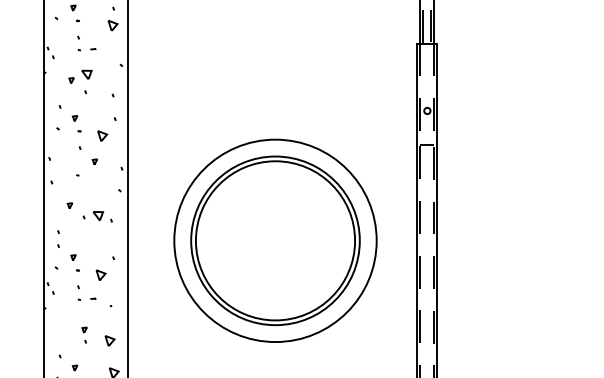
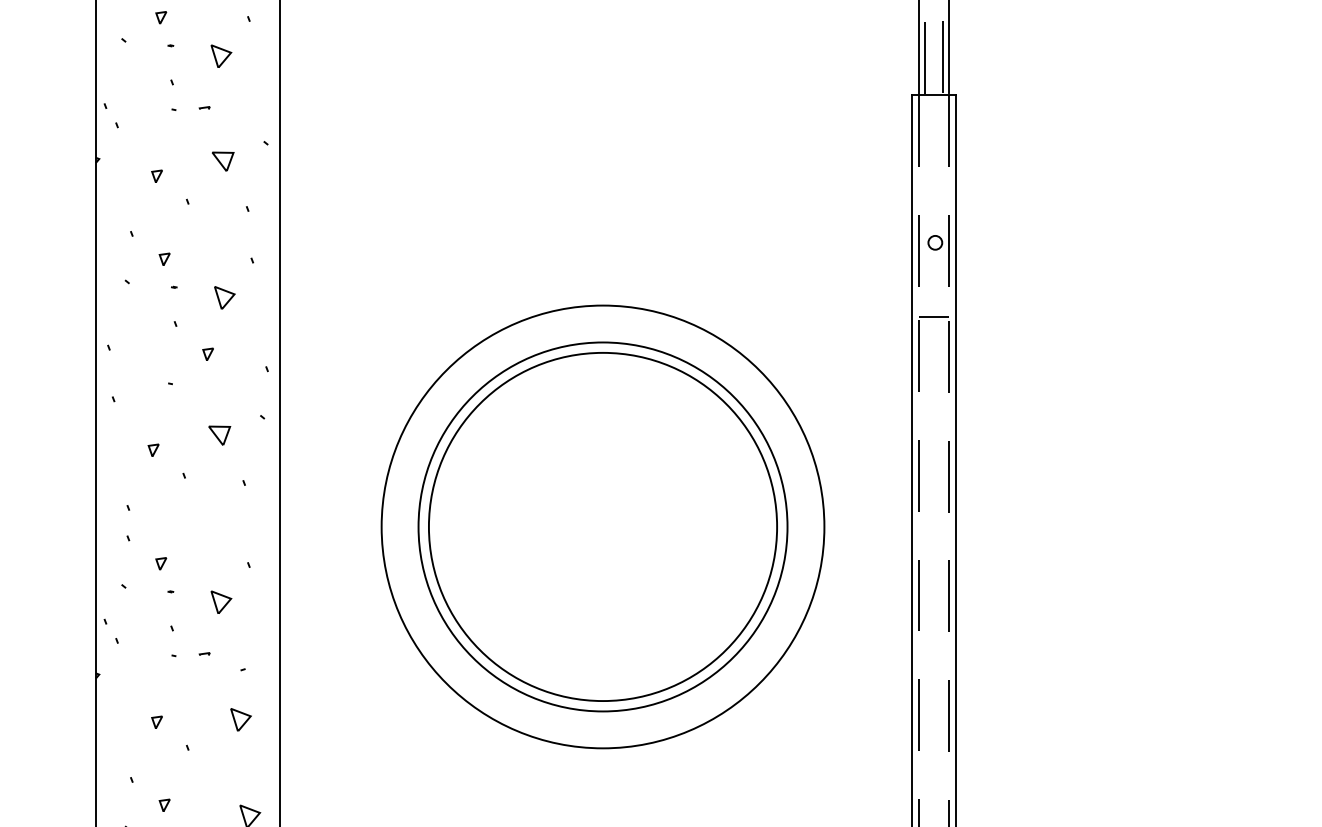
line: (111, 26) -> (217, 57), moved
line: (85, 74) -> (220, 160), moved
line: (97, 215) -> (217, 434), moved
part: (84, 329) -> (156, 720), moved
line: (108, 341) -> (237, 720), moved

